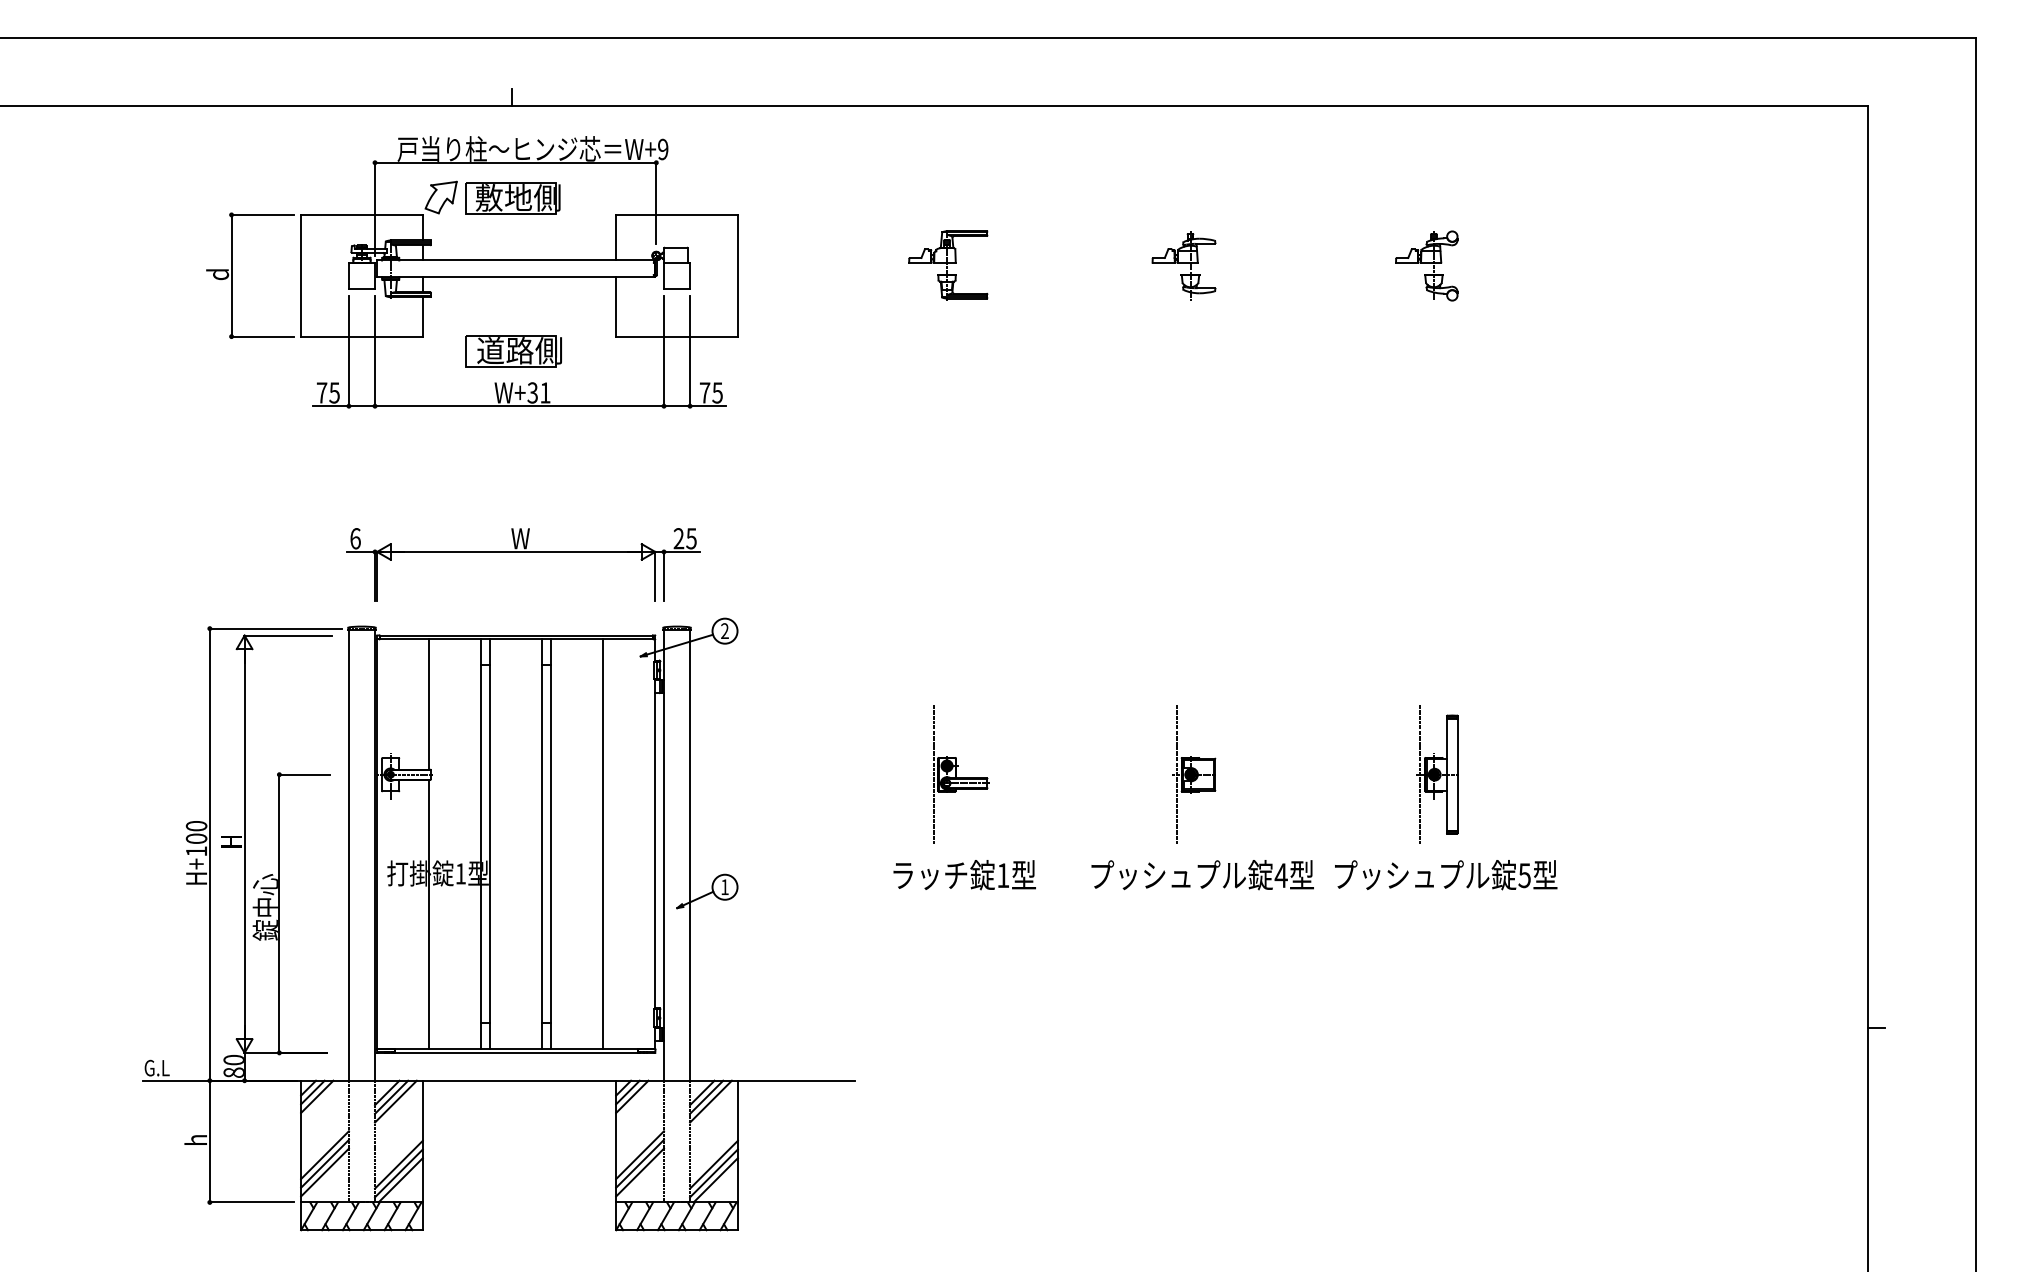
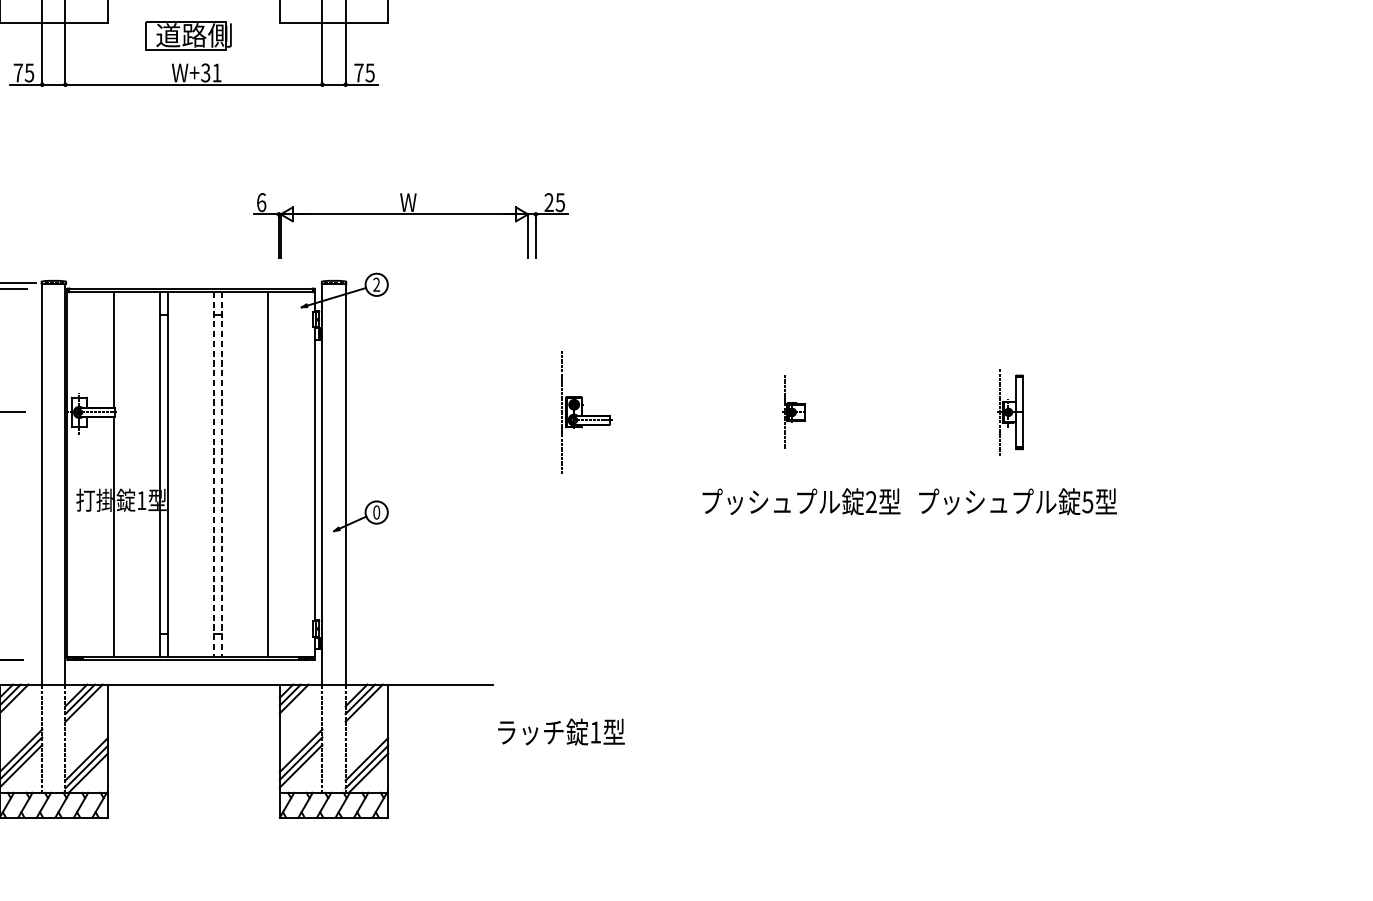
part: (523, 552) -> (410, 214), moved
part: (1194, 774) -> (794, 412), size x0.6
part: (1437, 774) -> (1010, 412), size x0.7
line: (542, 844) -> (214, 474), solid -> dashed
line: (550, 844) -> (221, 474), solid -> dashed
text: (964, 875) -> (561, 732), moved
text: (1280, 875) -> (870, 502), 4 -> 2
text: (724, 887) -> (376, 512), 1 -> 0

